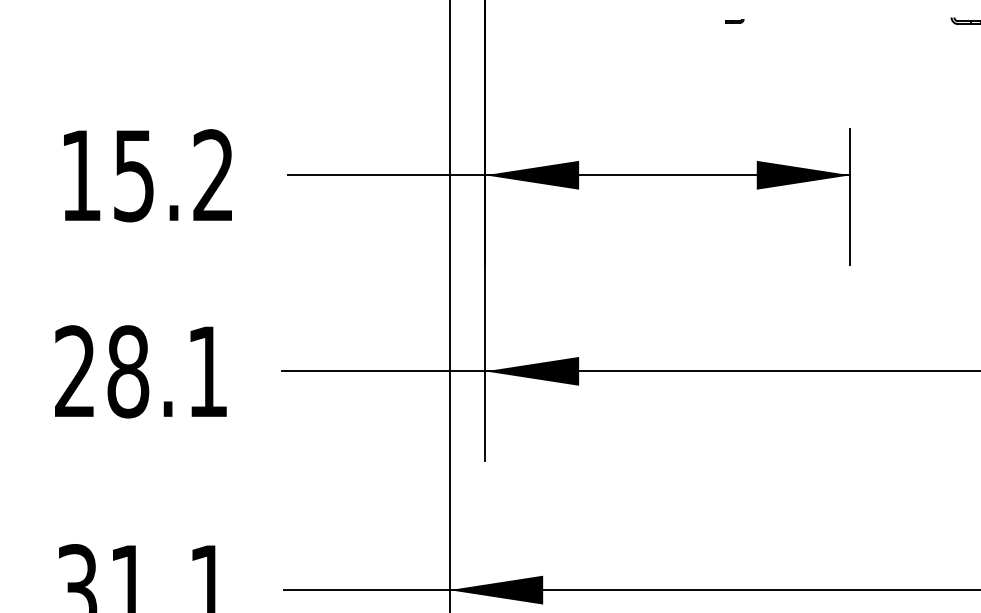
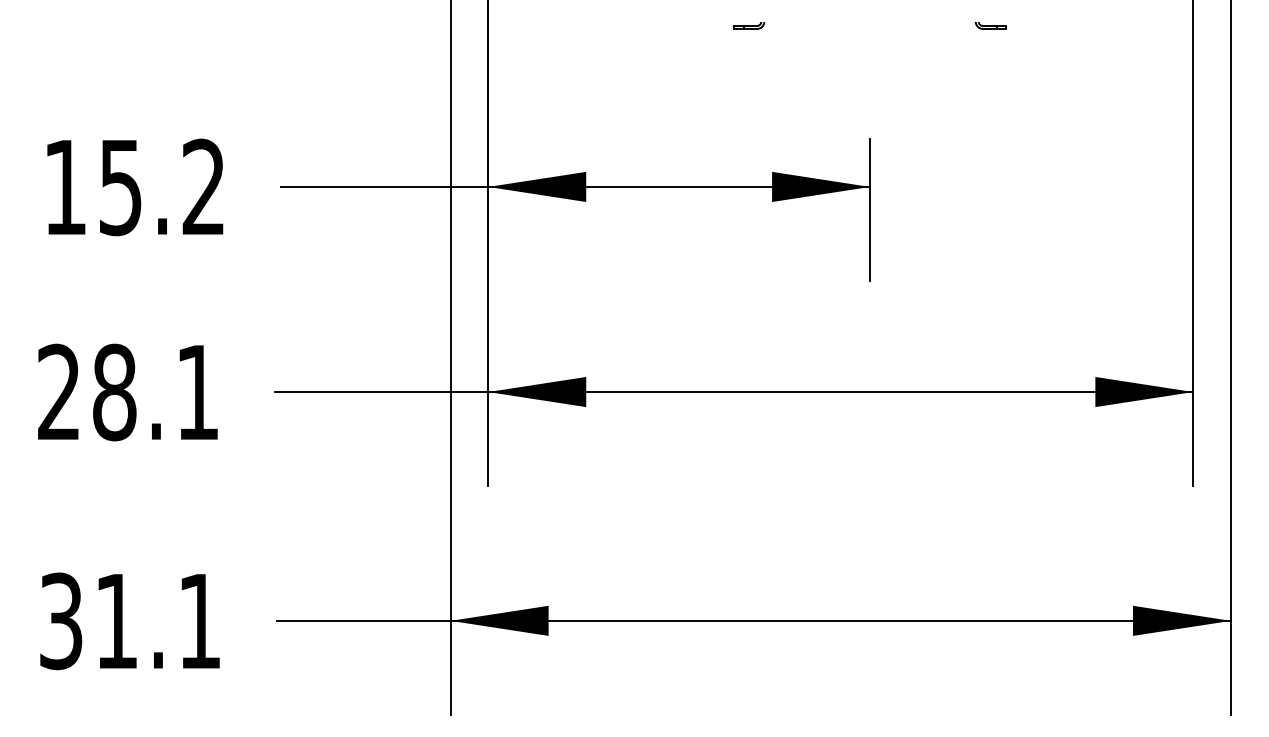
part: (735, 20) -> (749, 25), size x1.67

